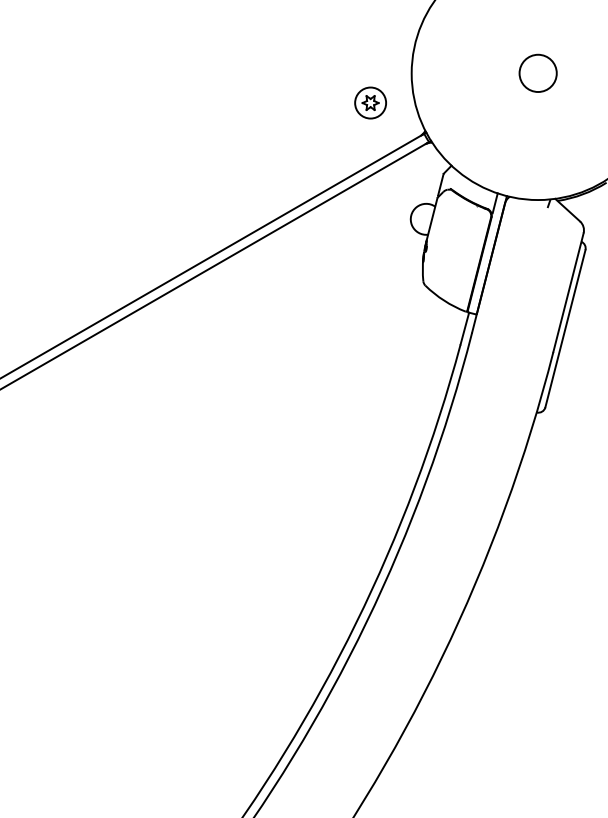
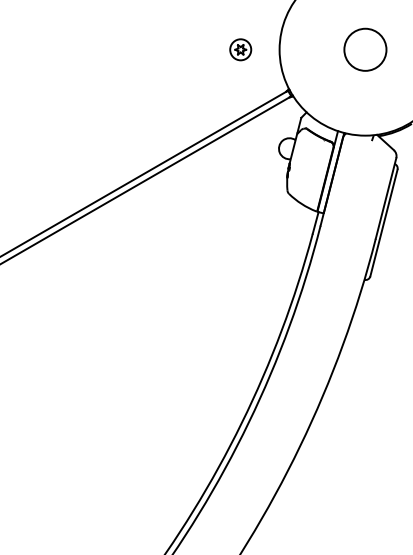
circle: (538, 73) -> (365, 49), size x1.67
part: (370, 102) -> (240, 49), moved

